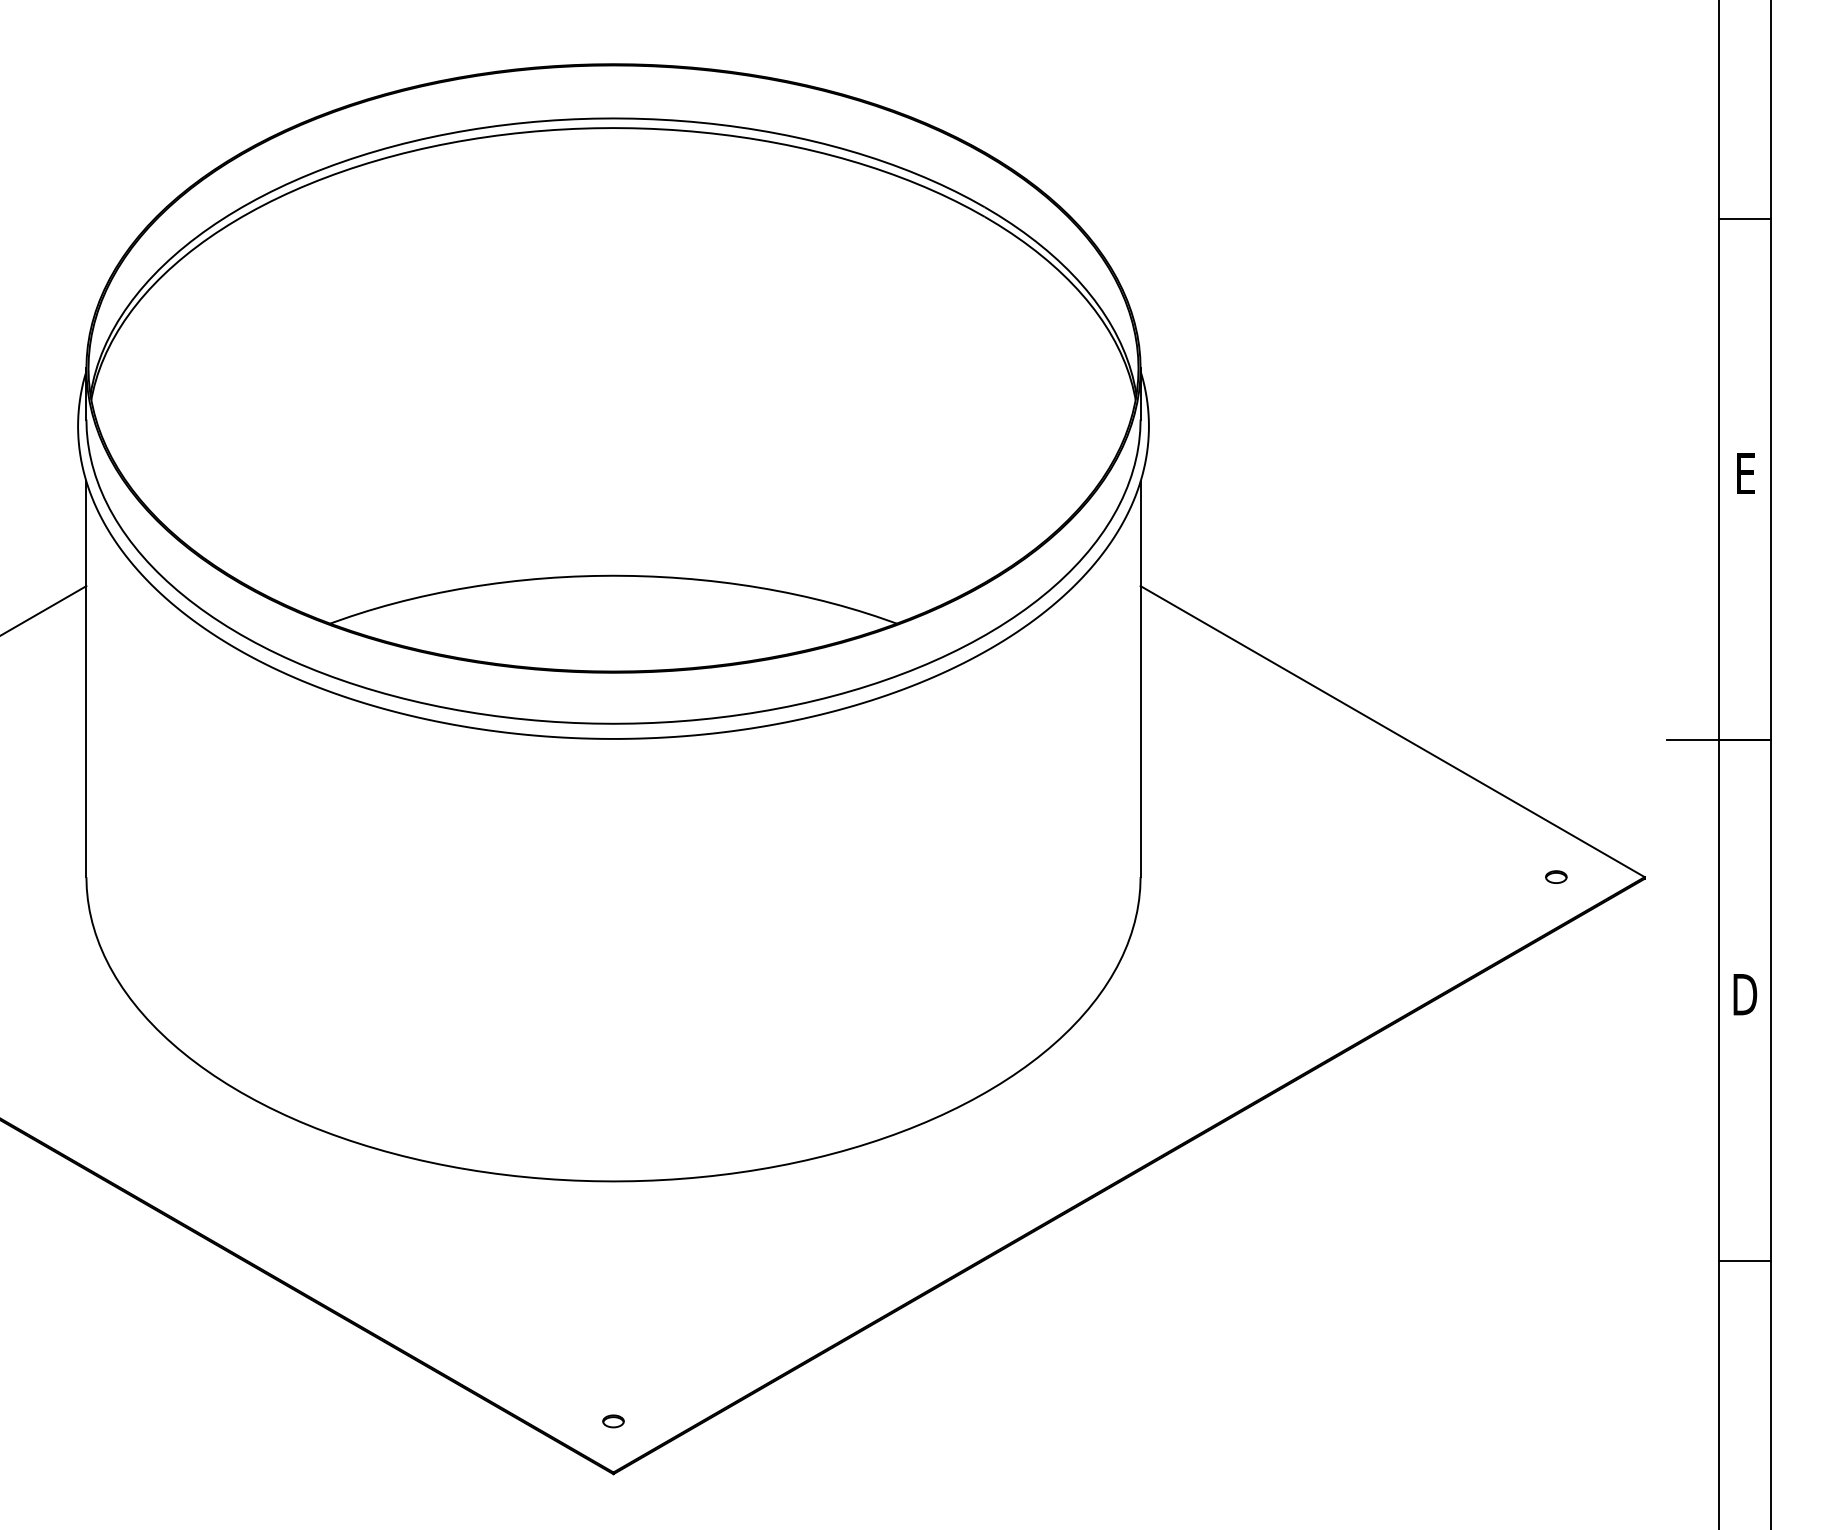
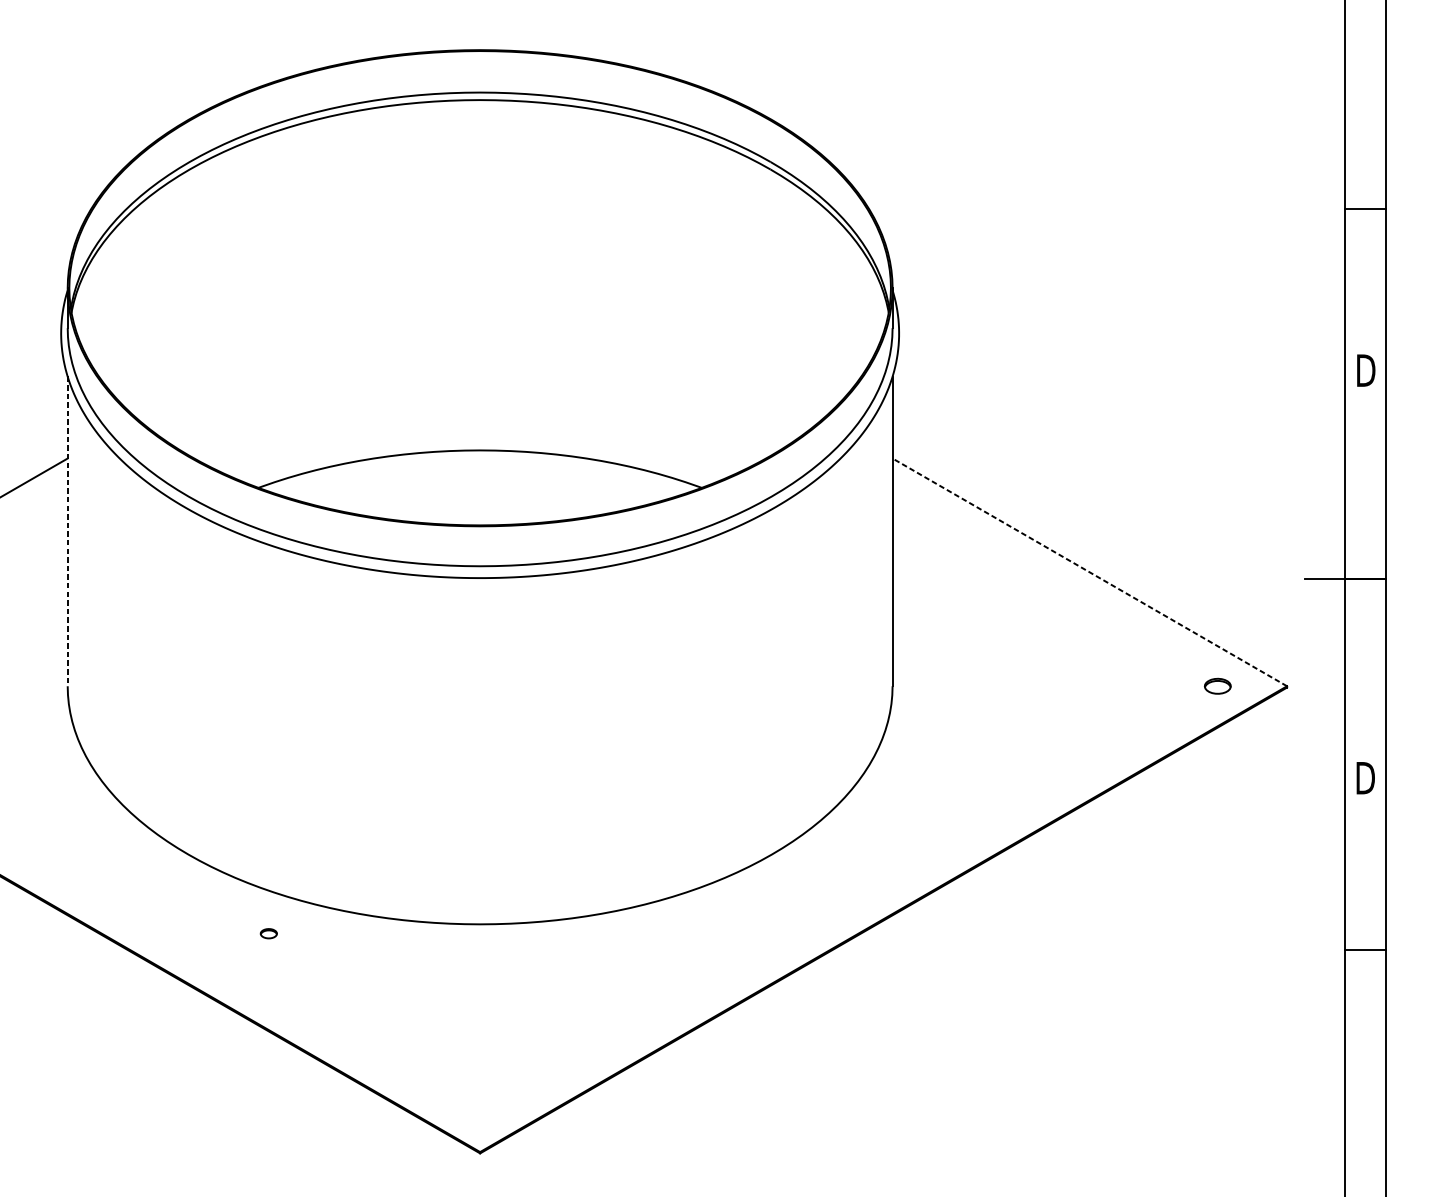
line: (1745, 219) -> (1365, 209), moved
text: (1745, 473) -> (1365, 370), E -> D
line: (86, 679) -> (67, 531), solid -> dashed
line: (1392, 731) -> (1089, 572), solid -> dashed
part: (1556, 876) -> (1218, 685), size x1.6
line: (1745, 1261) -> (1365, 950), moved
part: (613, 1421) -> (268, 933), moved

